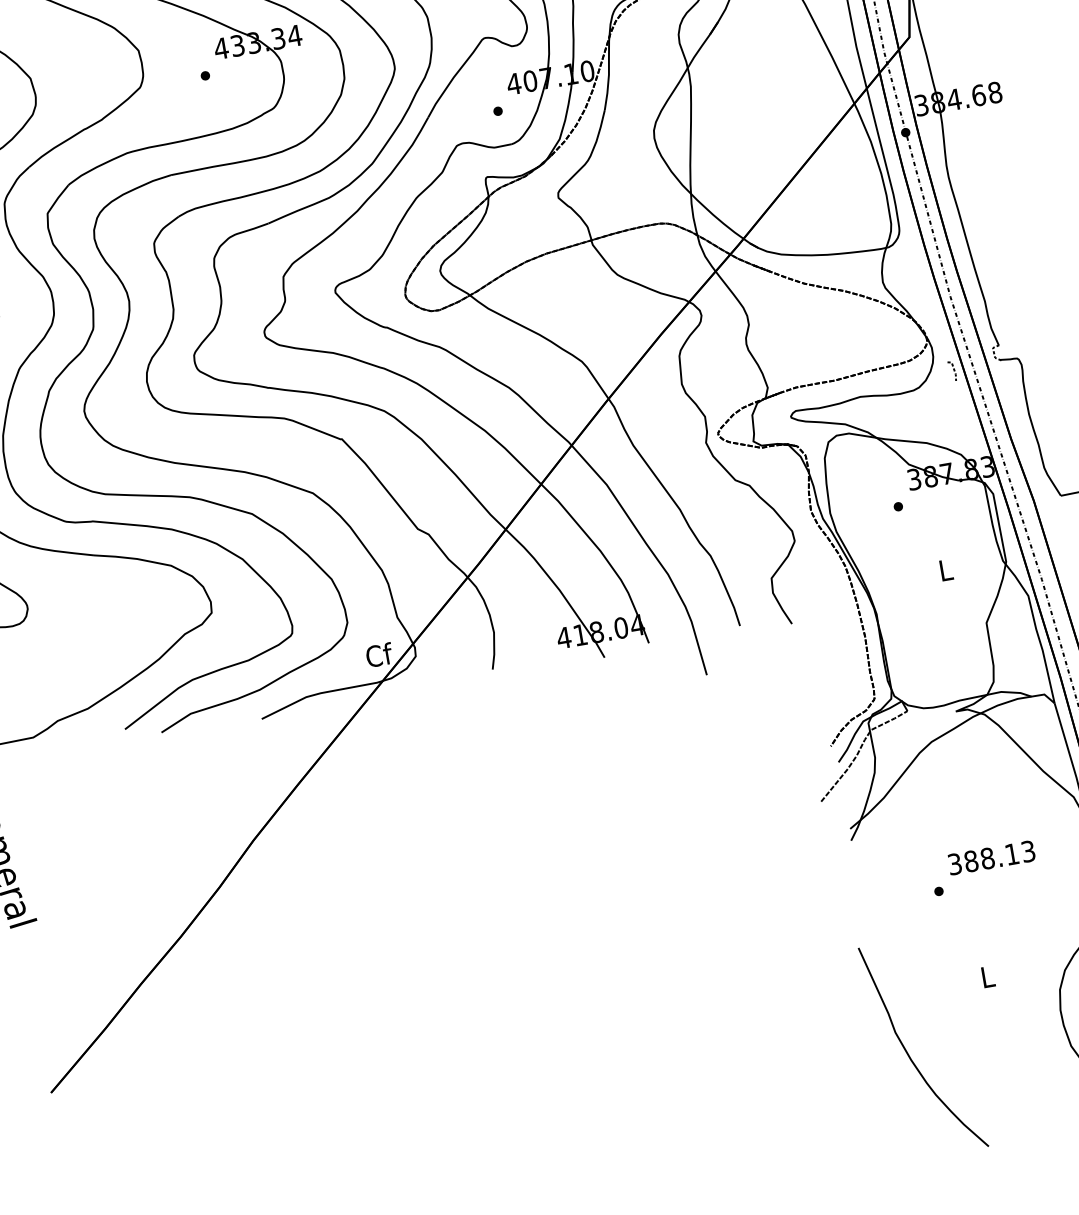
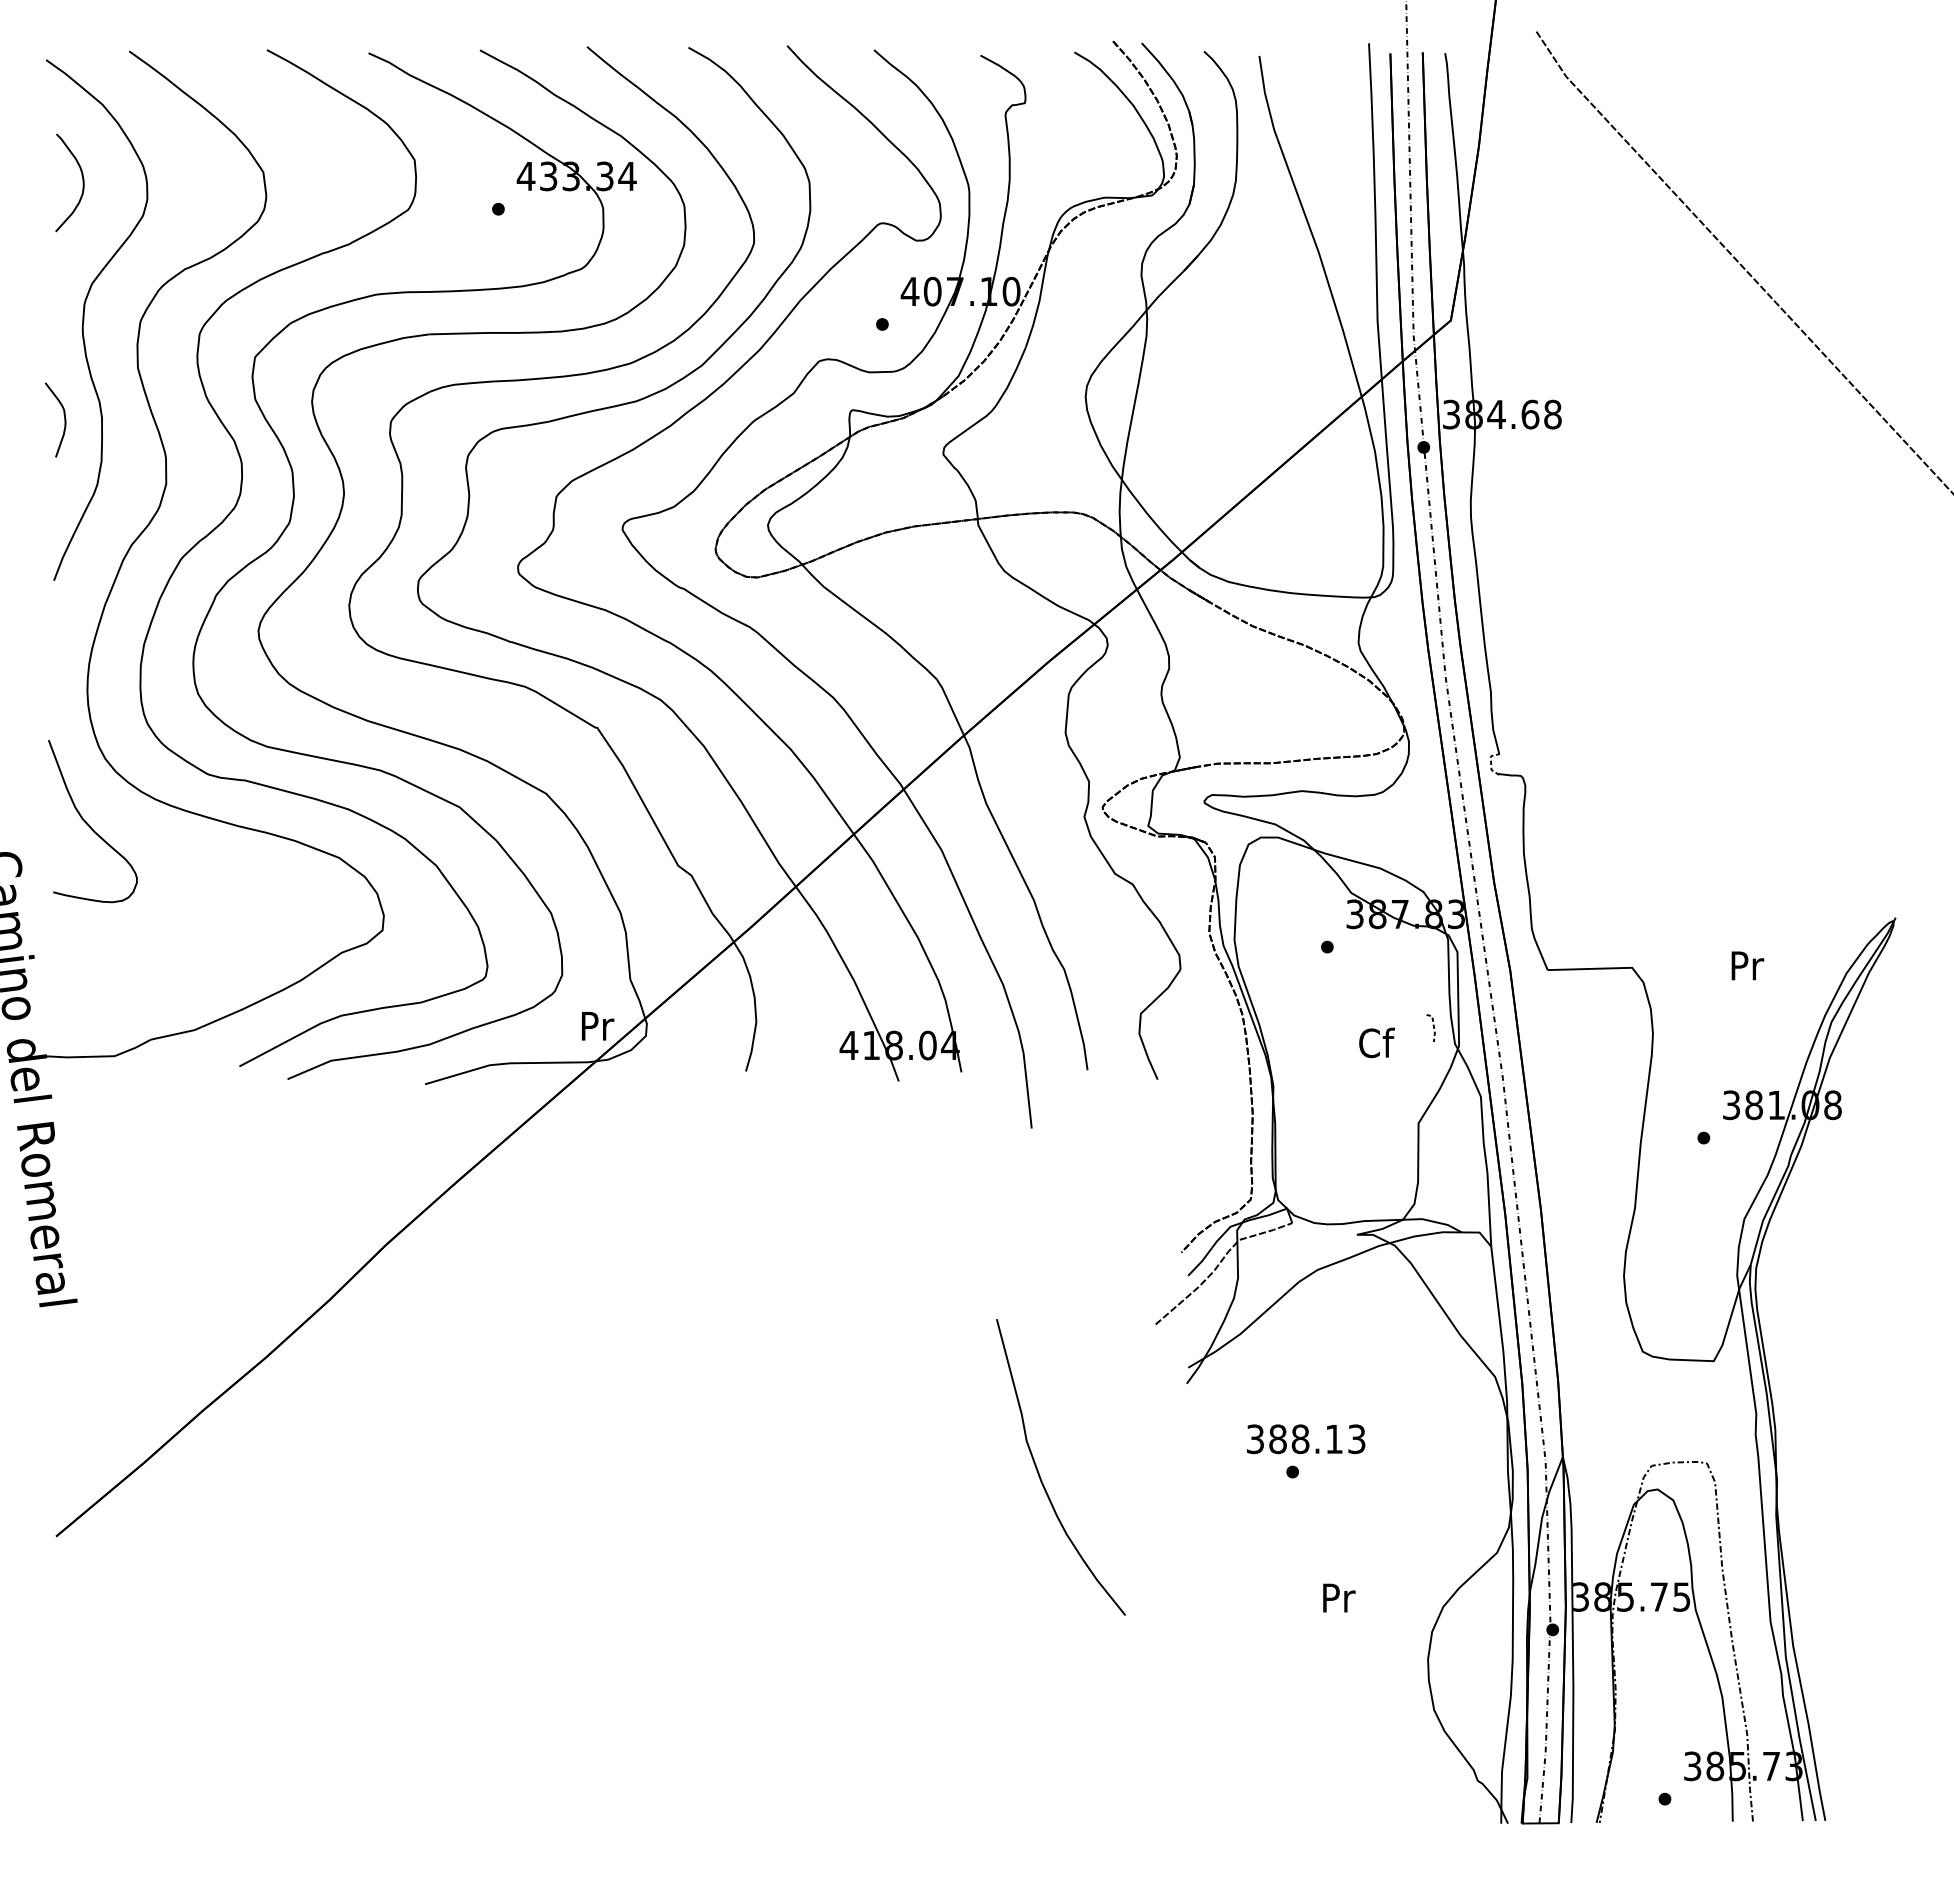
line: (953, 369) -> (1432, 1025), moved
text: (945, 569) -> (1376, 1042), L -> Cf
text: (379, 654) -> (597, 1025), Cf -> Pr
text: (991, 857) -> (1306, 1439), moved
text: (988, 976) -> (1339, 1597), L -> Pr
curve: (909, 1055) -> (1040, 1475), moved

